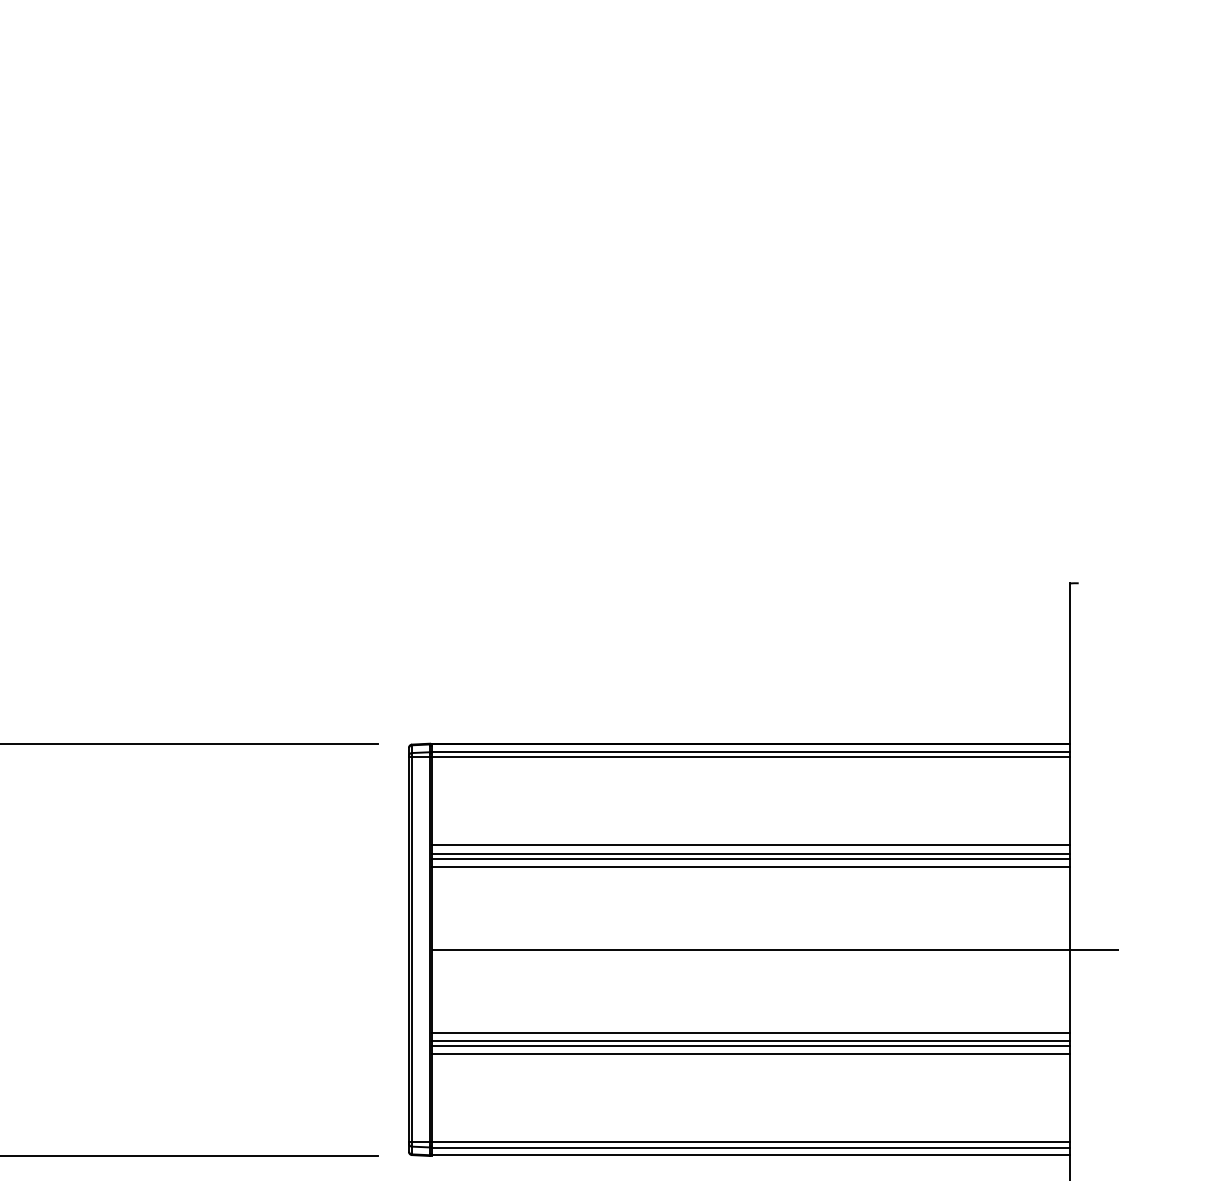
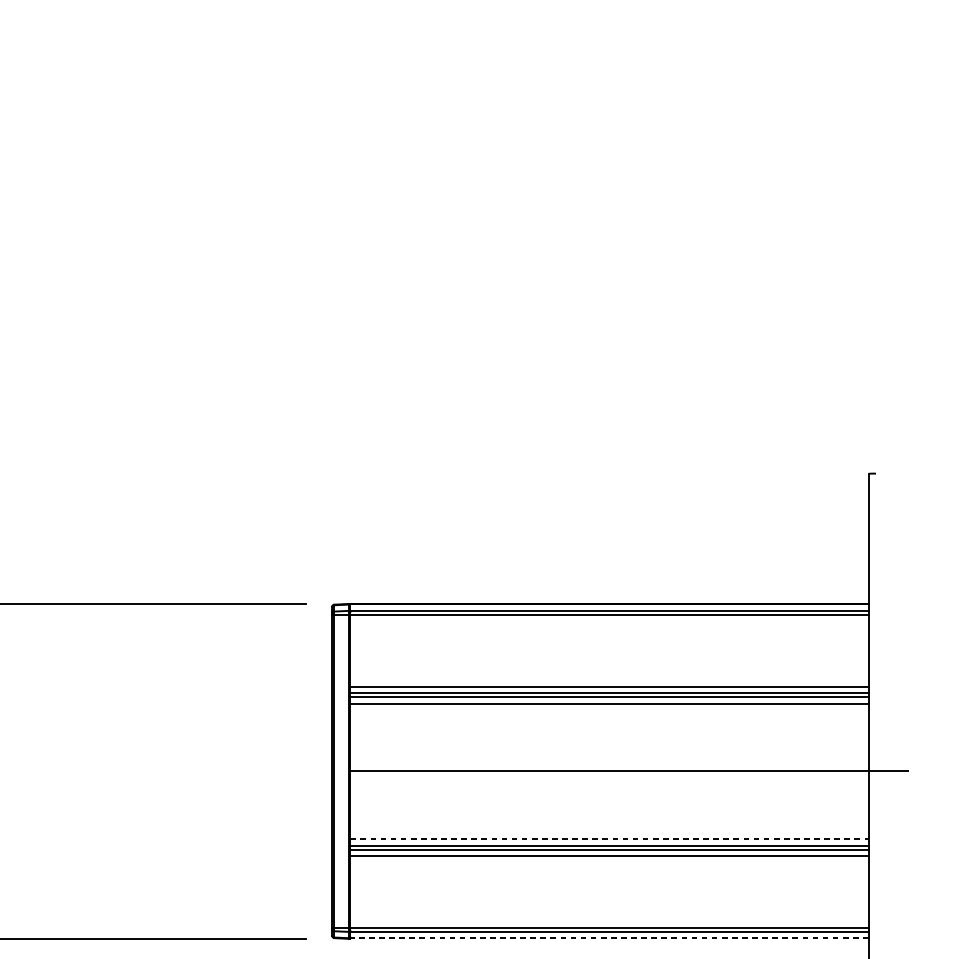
line: (751, 1032) -> (610, 838), solid -> dashed
line: (750, 1155) -> (609, 938), solid -> dashed

